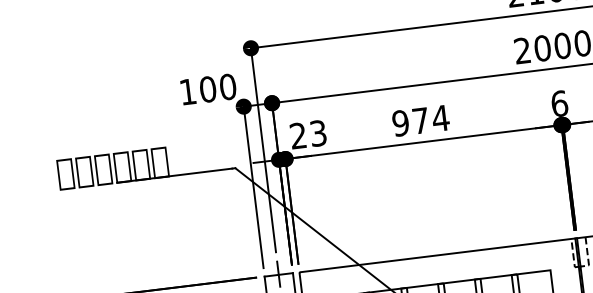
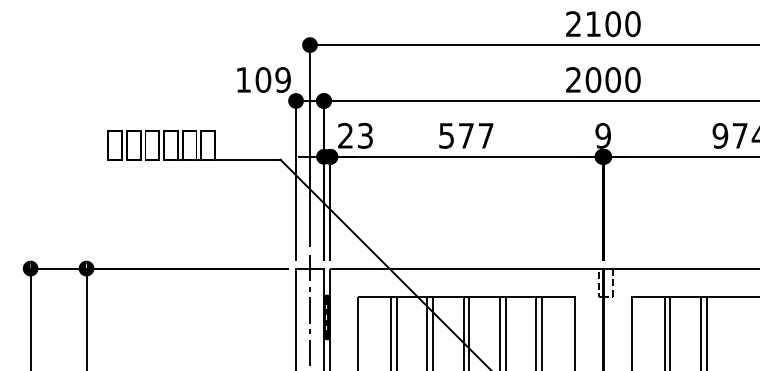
text: (227, 86) -> (282, 79), 100 -> 109
text: (559, 103) -> (603, 135), 6 -> 9
text: (420, 120) -> (466, 135), 974 -> 577

